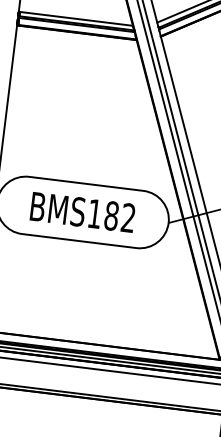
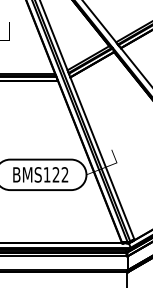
text: (110, 215) -> (55, 174), BMS182 -> BMS122

